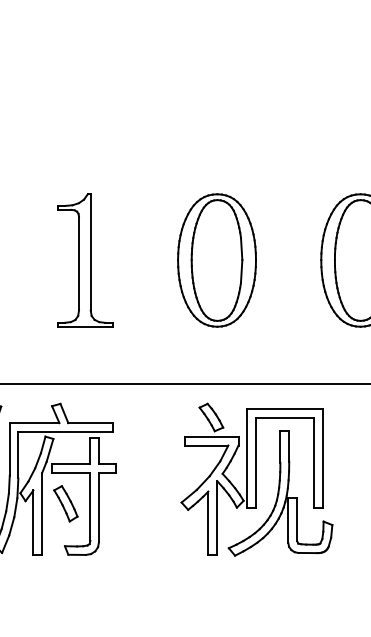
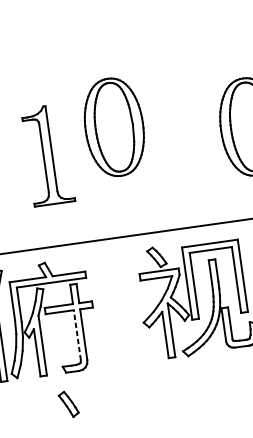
part: (216, 260) -> (113, 127), moved
part: (65, 503) -> (68, 404), moved
line: (90, 506) -> (77, 335), solid -> dashed

